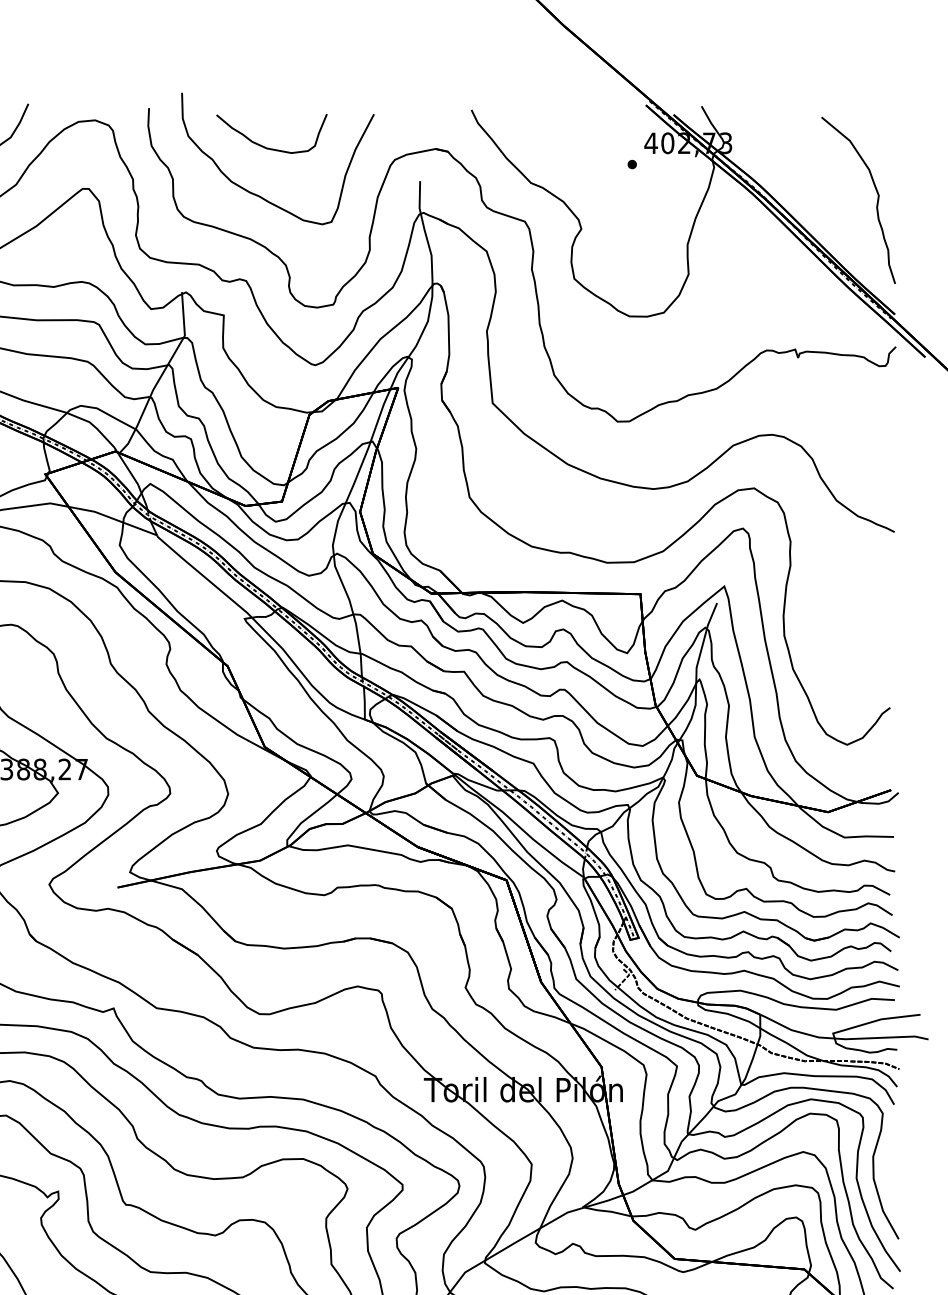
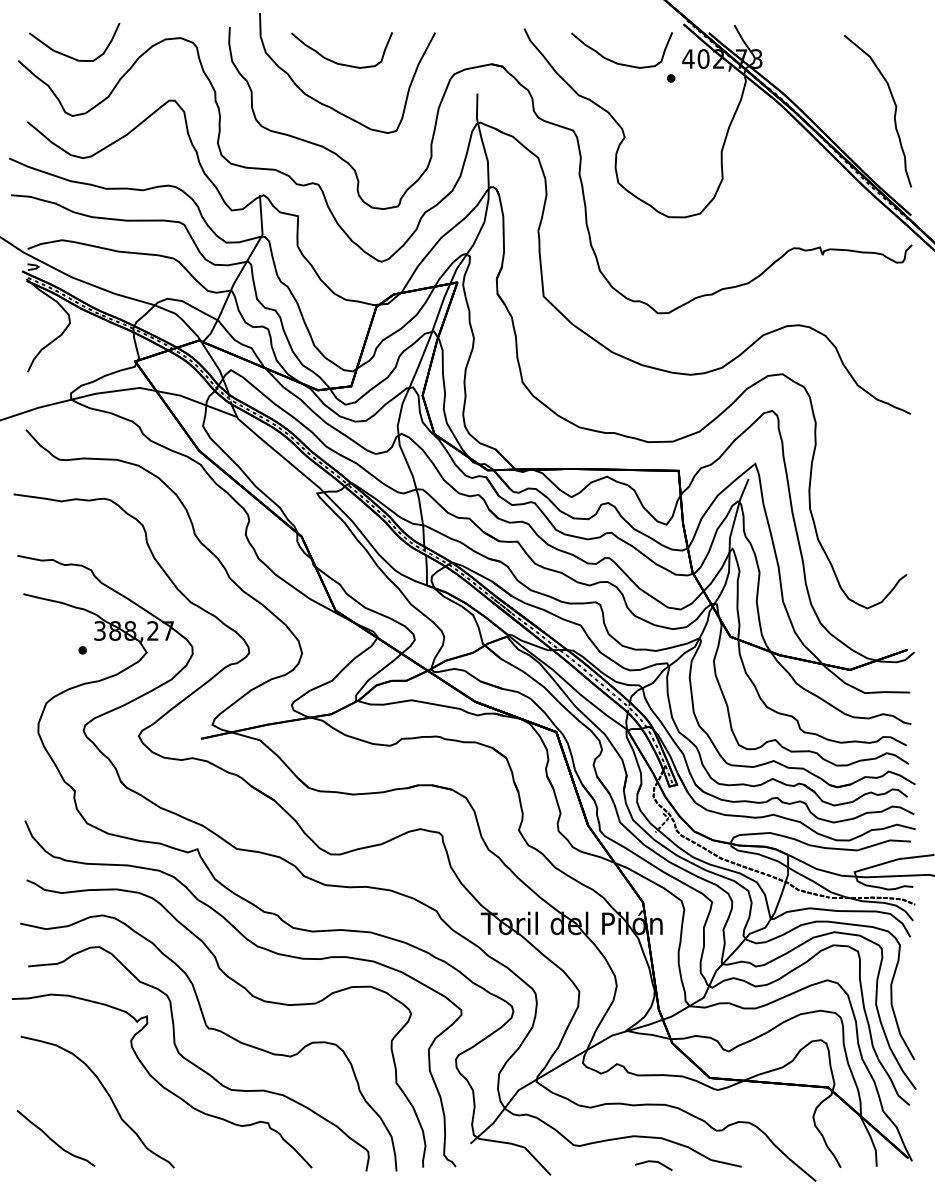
curve: (571, 145) -> (615, 61), added

